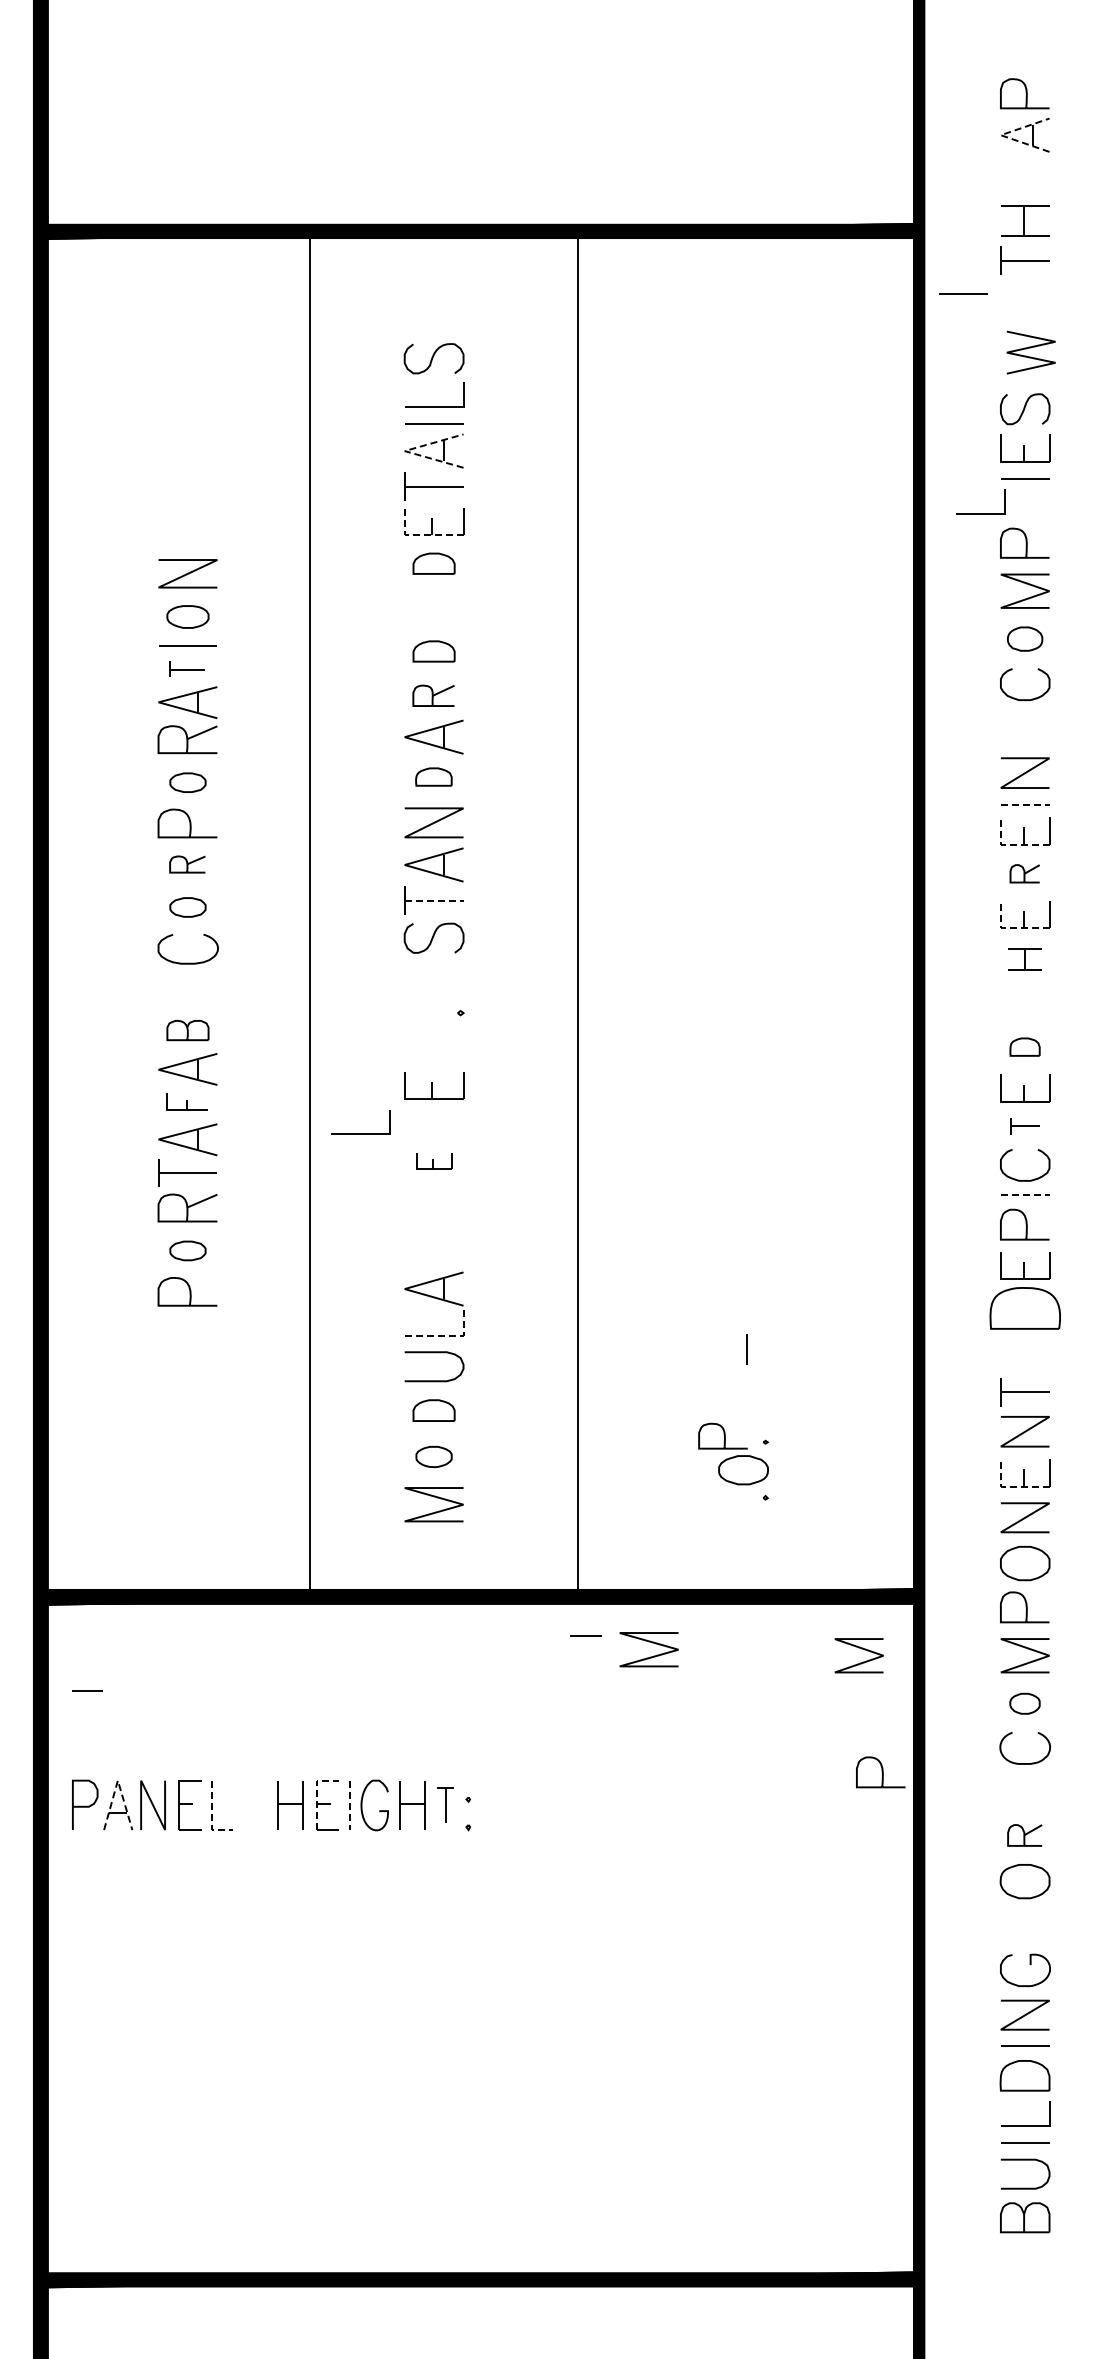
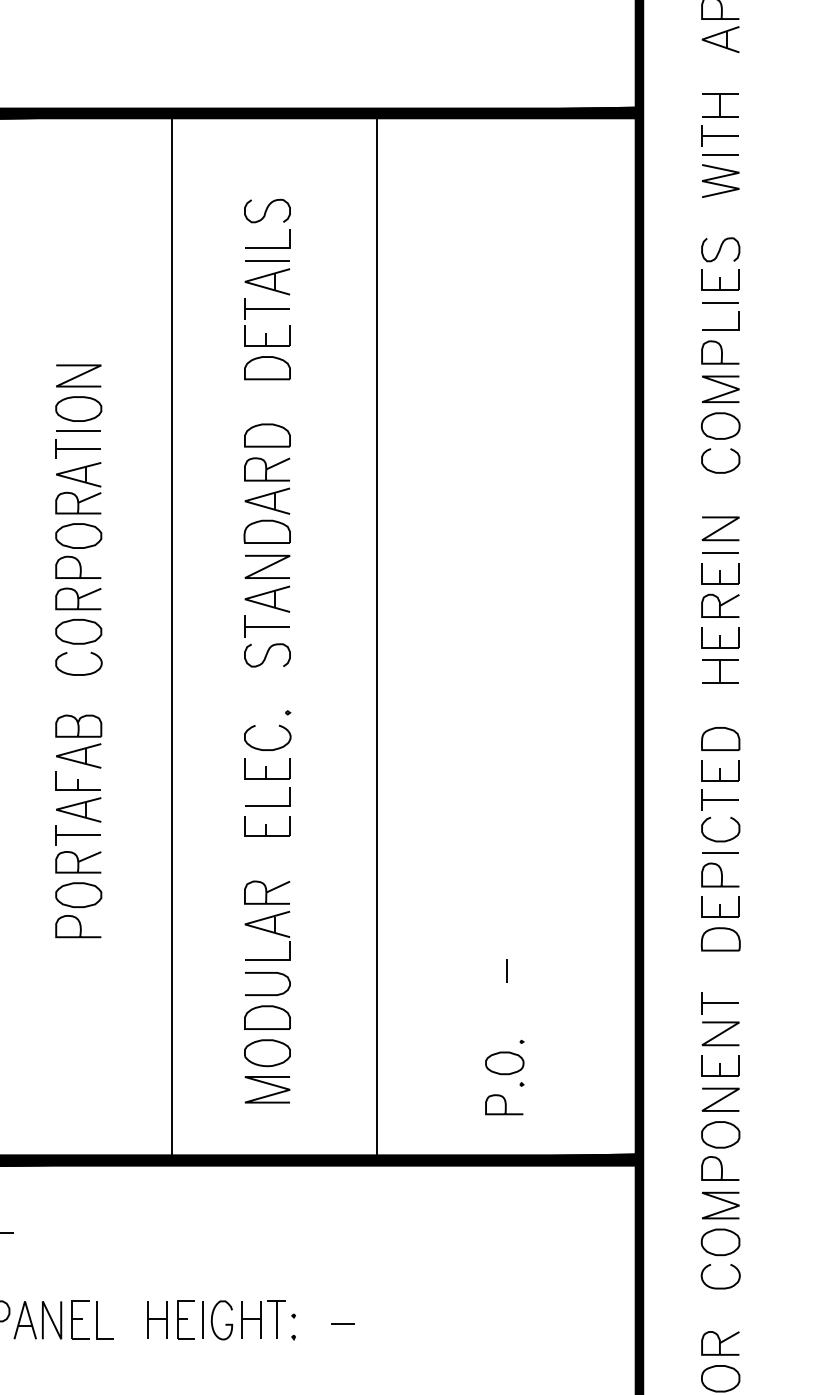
line: (1000, 135) -> (701, 39), dashed -> solid
line: (963, 293) -> (720, 154), moved
line: (1030, 348) -> (720, 177), moved
line: (404, 451) -> (244, 282), dashed -> solid
line: (980, 513) -> (720, 329), moved
line: (419, 534) -> (256, 345), dashed -> solid
part: (433, 563) -> (267, 368), size x1.43
part: (187, 616) -> (78, 408), size x1.43
part: (1024, 638) -> (720, 425), size x1.43
part: (433, 651) -> (267, 435), size x1.43
part: (187, 669) -> (78, 449), size x1.67
part: (433, 695) -> (267, 469), size x1.43
part: (433, 776) -> (267, 531), size x1.67
part: (187, 782) -> (78, 535), size x1.67
line: (1025, 804) -> (720, 552), dashed -> solid
line: (1010, 844) -> (709, 583), dashed -> solid
part: (187, 864) -> (78, 598), size x1.67
part: (1024, 873) -> (720, 605), size x1.67
line: (434, 900) -> (267, 626), dashed -> solid
part: (187, 907) -> (78, 631), size x1.67
line: (1010, 928) -> (709, 647), dashed -> solid
part: (1025, 959) -> (720, 671), size x1.43
part: (187, 1030) -> (78, 726), size x1.43
part: (1024, 1046) -> (720, 738), size x1.67
curve: (434, 1060) -> (267, 749), added
part: (187, 1101) -> (78, 780), size x1.43
part: (1024, 1126) -> (720, 799), size x1.67
line: (360, 1133) -> (267, 805), moved
part: (434, 1160) -> (267, 825), size x1.67
line: (1025, 1195) -> (720, 852), dashed -> solid
part: (433, 1247) -> (267, 892), added
part: (187, 1250) -> (78, 894), size x1.67
part: (1025, 1308) -> (720, 939), size x0.71
line: (447, 1335) -> (277, 960), dashed -> solid
part: (433, 1410) -> (267, 1017), size x1.43
curve: (723, 1434) -> (504, 1103), moved
part: (433, 1456) -> (267, 1052), size x1.67
line: (1010, 1486) -> (709, 1075), dashed -> solid
line: (585, 1635) -> (342, 1323), moved
line: (648, 1642) -> (431, 1195), removed
line: (861, 1649) -> (595, 1200), removed
part: (1024, 1703) -> (720, 1242), size x1.67
curve: (881, 1772) -> (610, 1295), removed
line: (117, 1780) -> (24, 1301), dashed -> solid
line: (316, 1793) -> (177, 1311), dashed -> solid
part: (445, 1804) -> (276, 1319), size x1.43
line: (350, 1805) -> (203, 1320), dashed -> solid
line: (212, 1817) -> (97, 1329), dashed -> solid
part: (1024, 1835) -> (720, 1343), size x1.43

